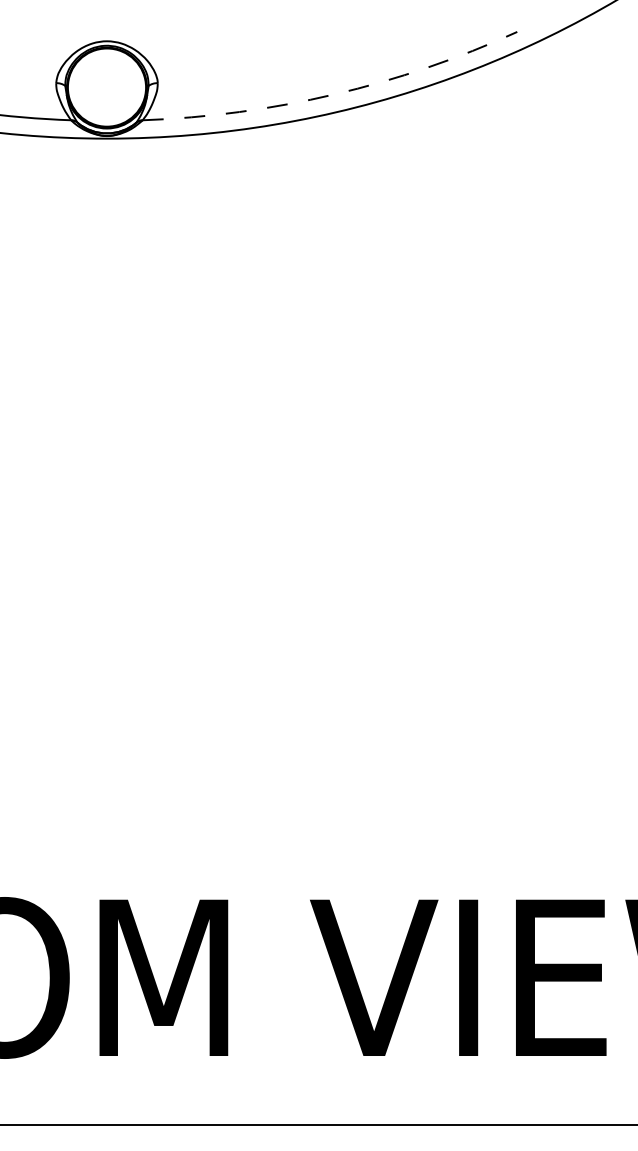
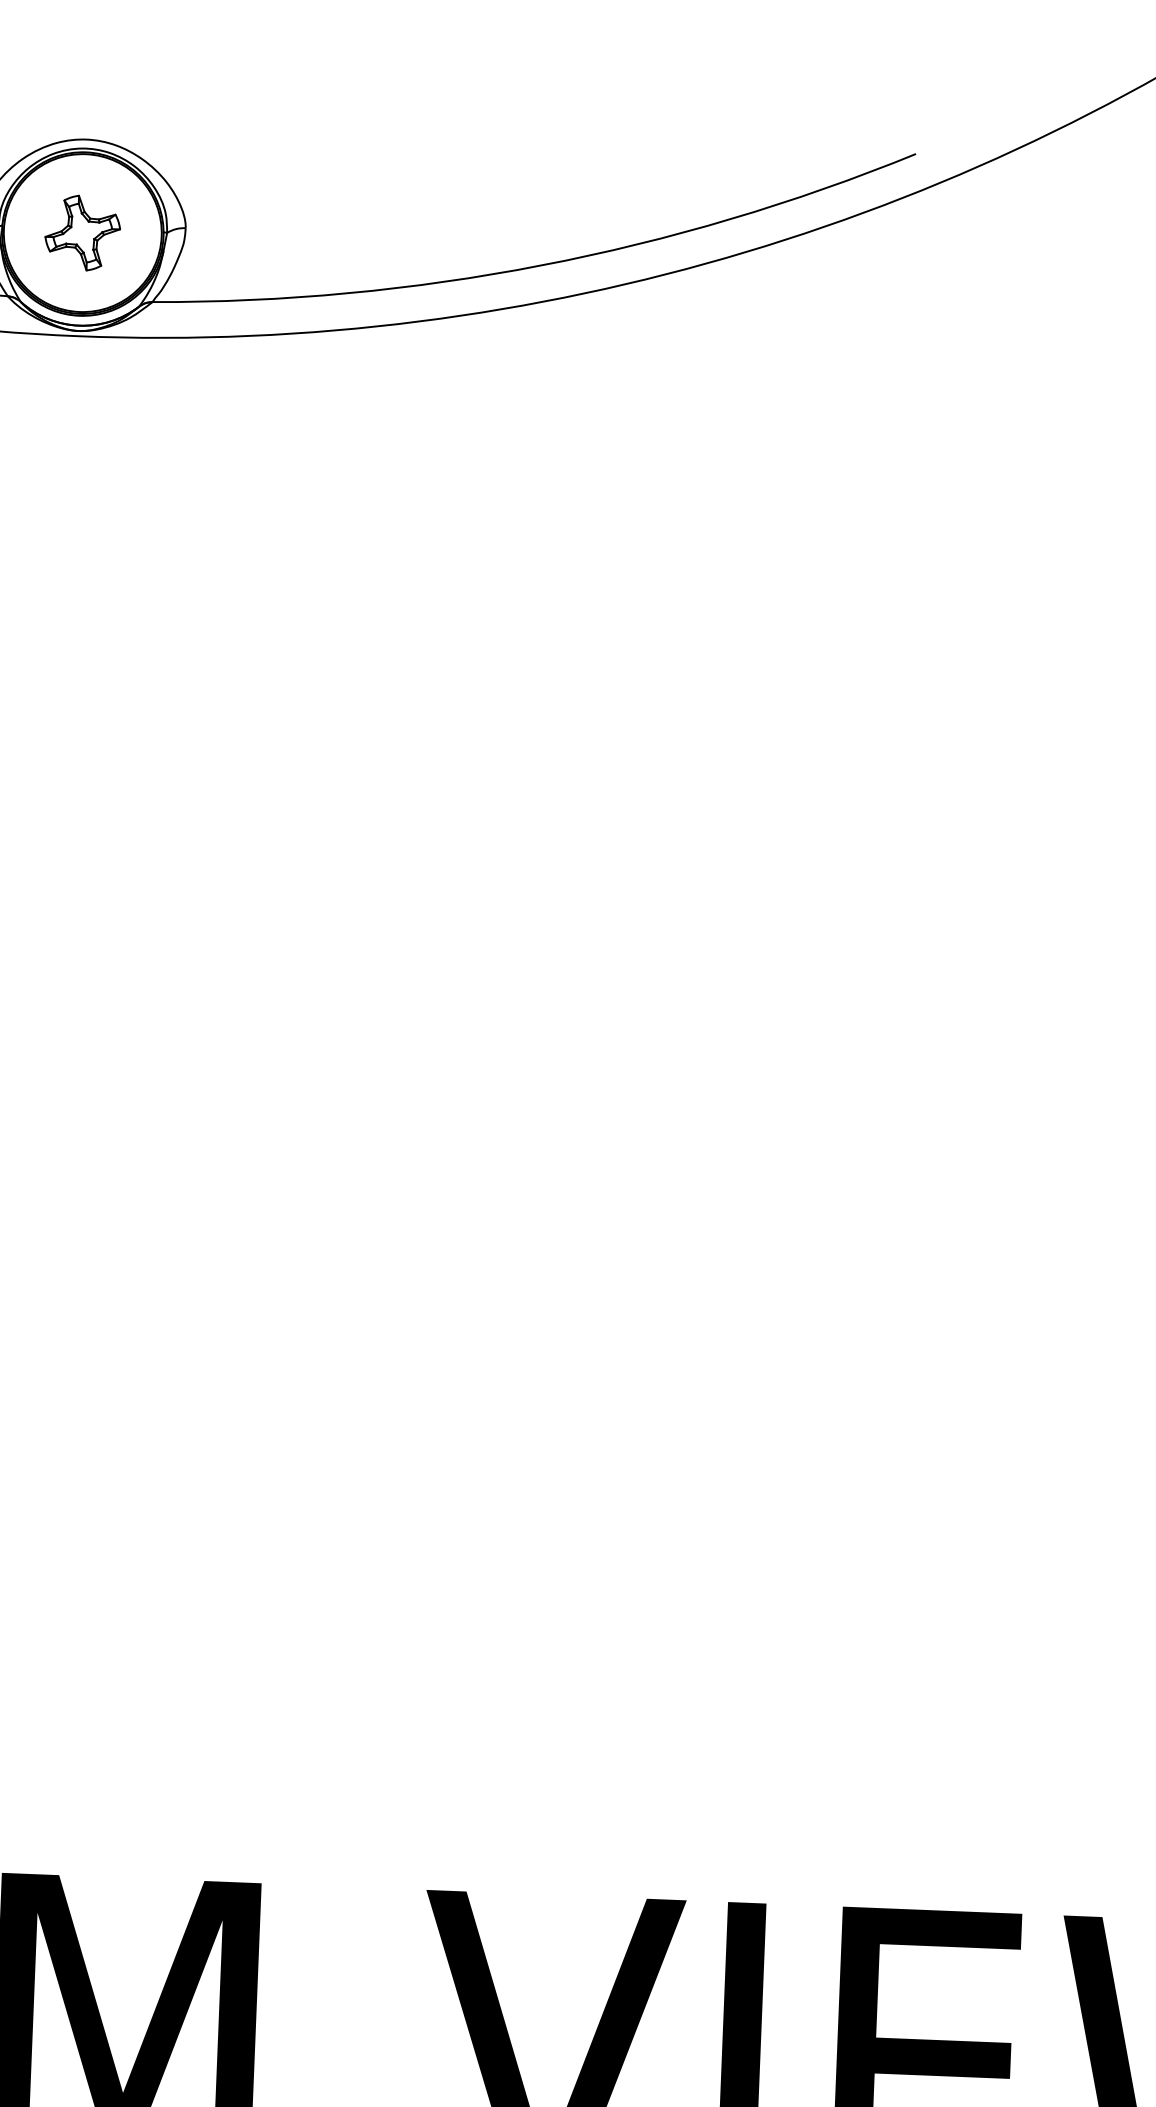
part: (106, 87) -> (81, 232), added
arc: (334, 94) -> (541, 265), dashed -> solid

